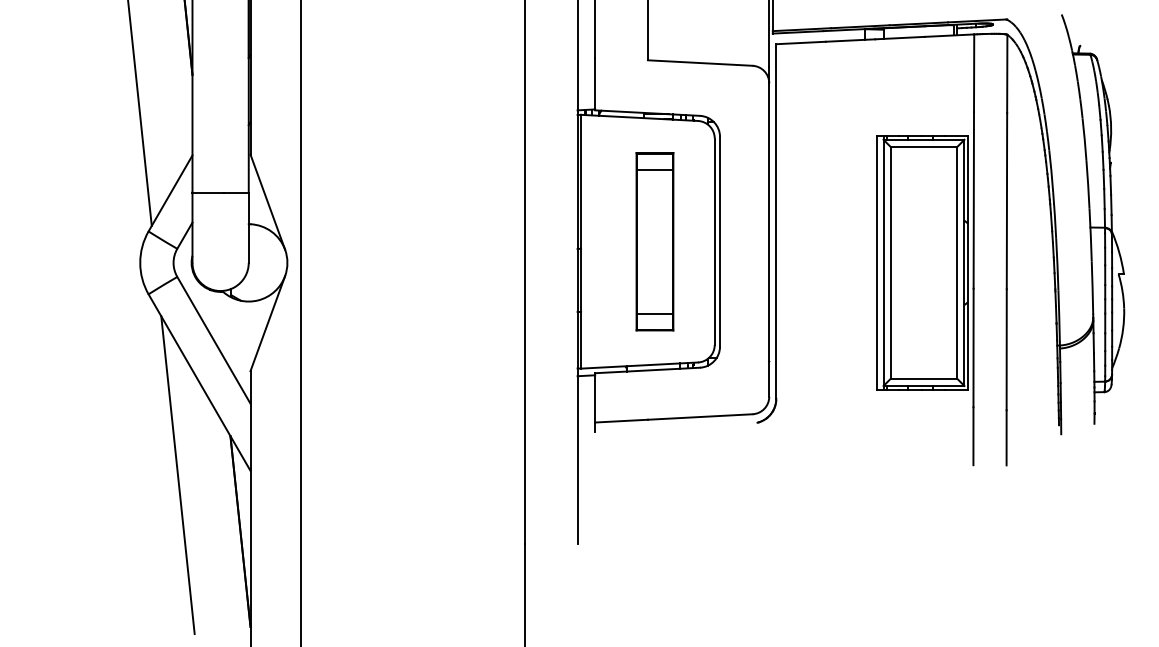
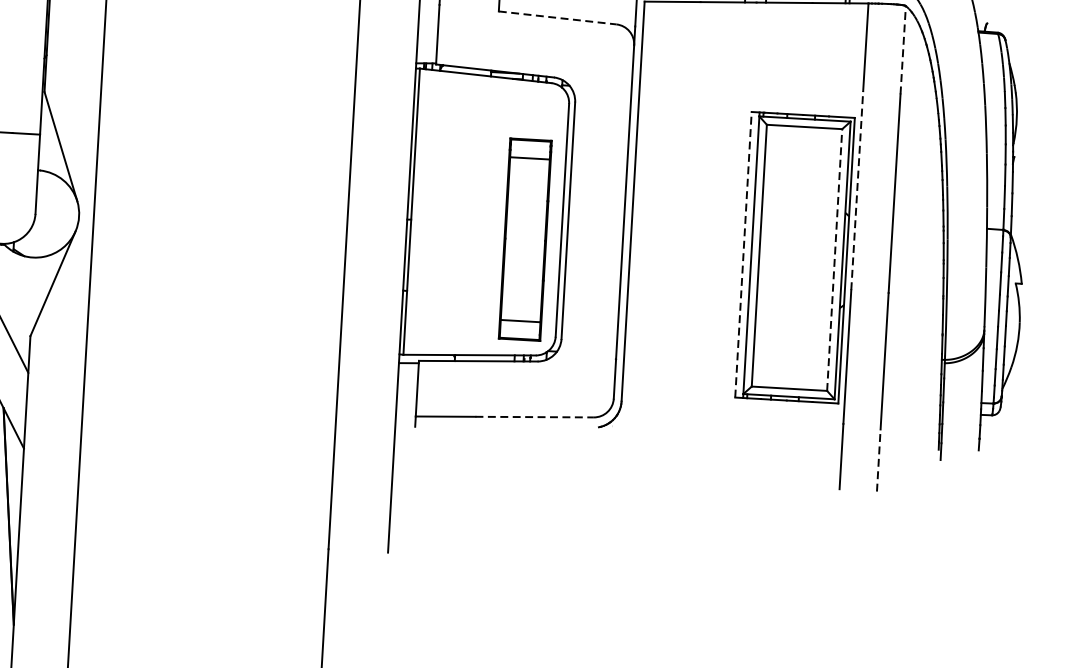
line: (700, 63) -> (557, 18), solid -> dashed
line: (1007, 73) -> (903, 49), solid -> dashed
line: (973, 199) -> (856, 189), solid -> dashed
part: (654, 241) -> (524, 239), moved
line: (876, 262) -> (743, 254), solid -> dashed
line: (957, 262) -> (834, 259), solid -> dashed
line: (700, 416) -> (534, 416), solid -> dashed
line: (1006, 437) -> (878, 460), solid -> dashed

